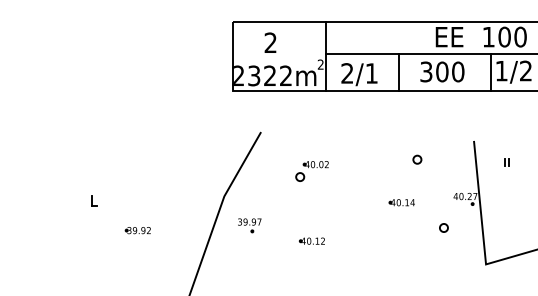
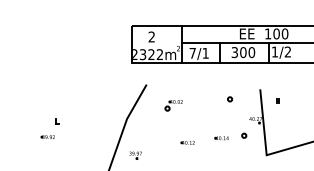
text: (346, 71) -> (192, 52), 2/1 -> 7/1
part: (401, 203) -> (221, 138), moved
part: (249, 225) -> (135, 155), moved
part: (137, 229) -> (47, 136), moved
part: (311, 240) -> (187, 142), moved

